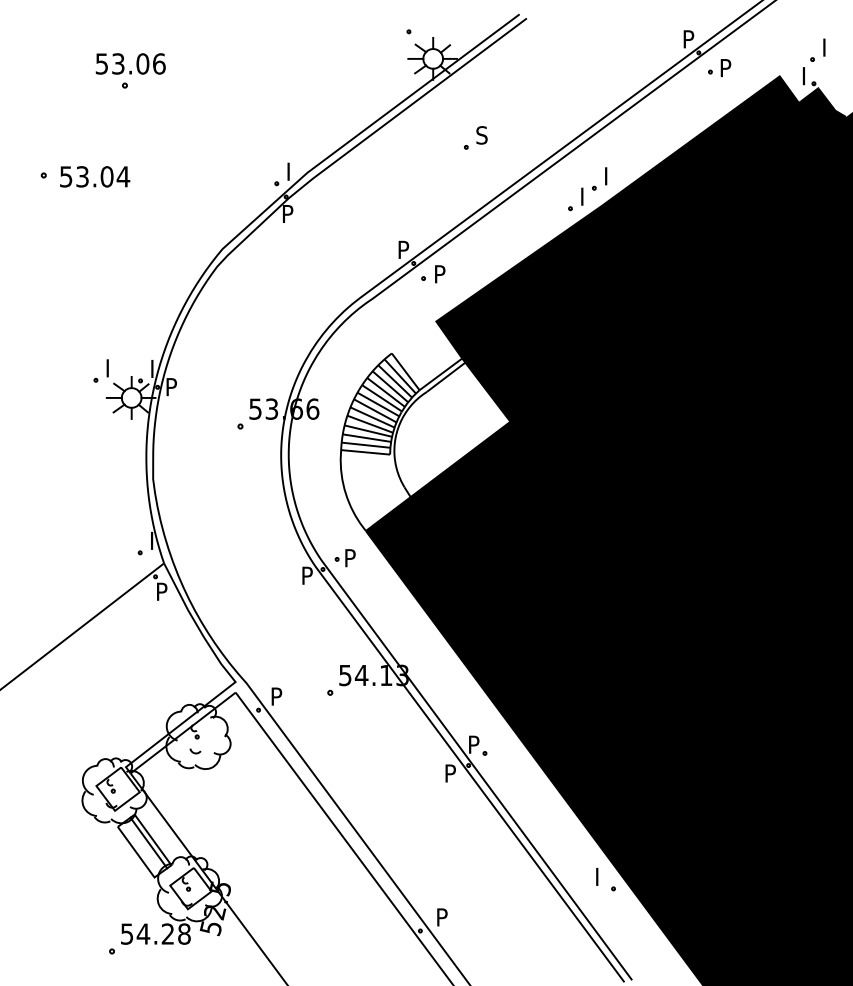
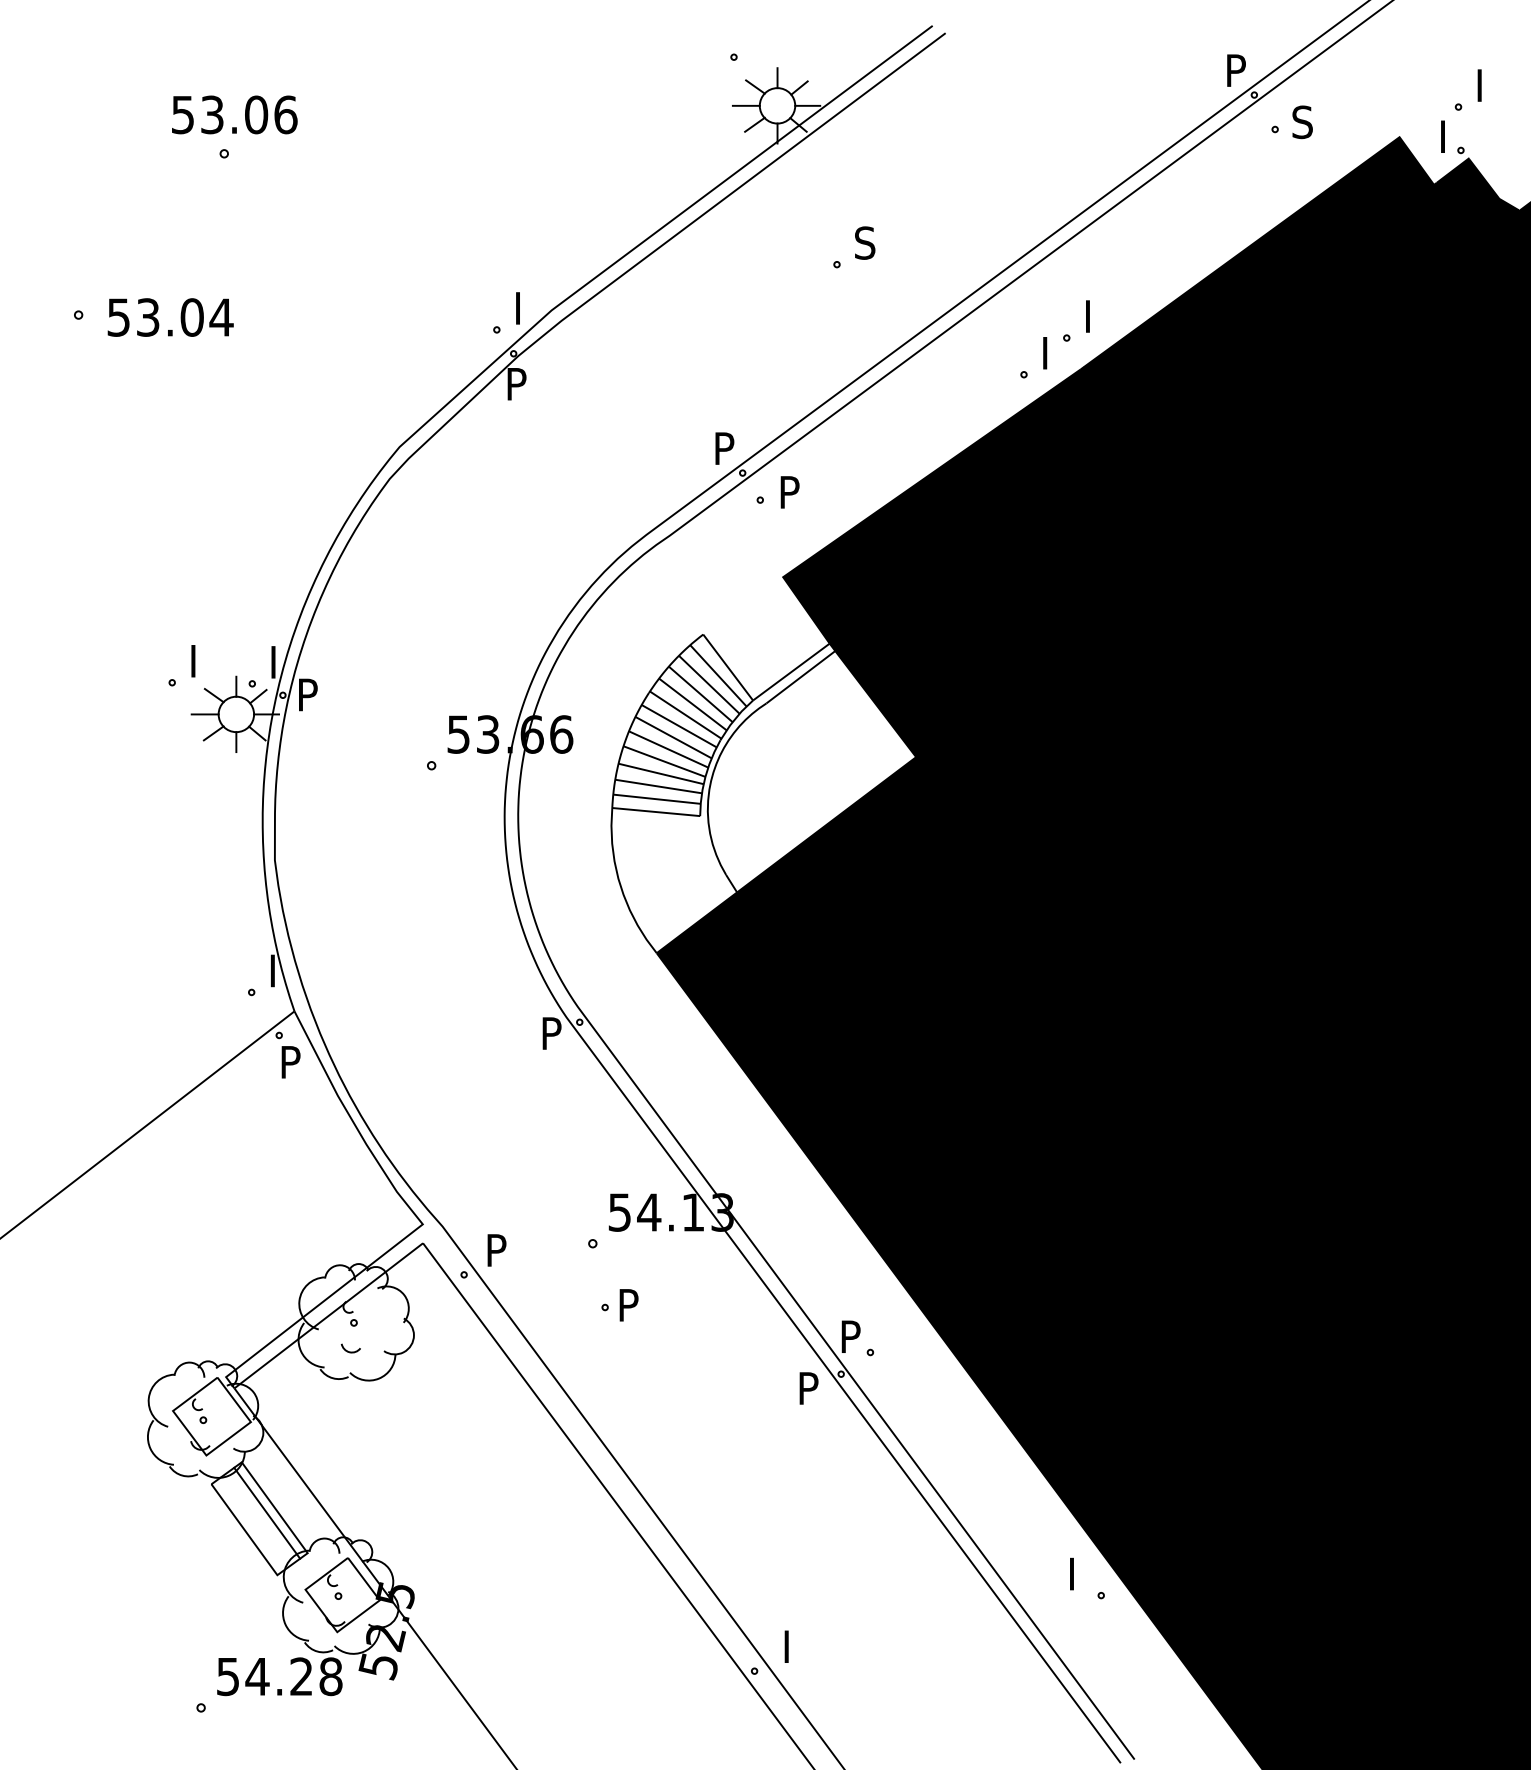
text: (725, 67) -> (1302, 121), P -> S
part: (344, 558) -> (618, 1305), moved
text: (443, 913) -> (796, 1639), P -> I

